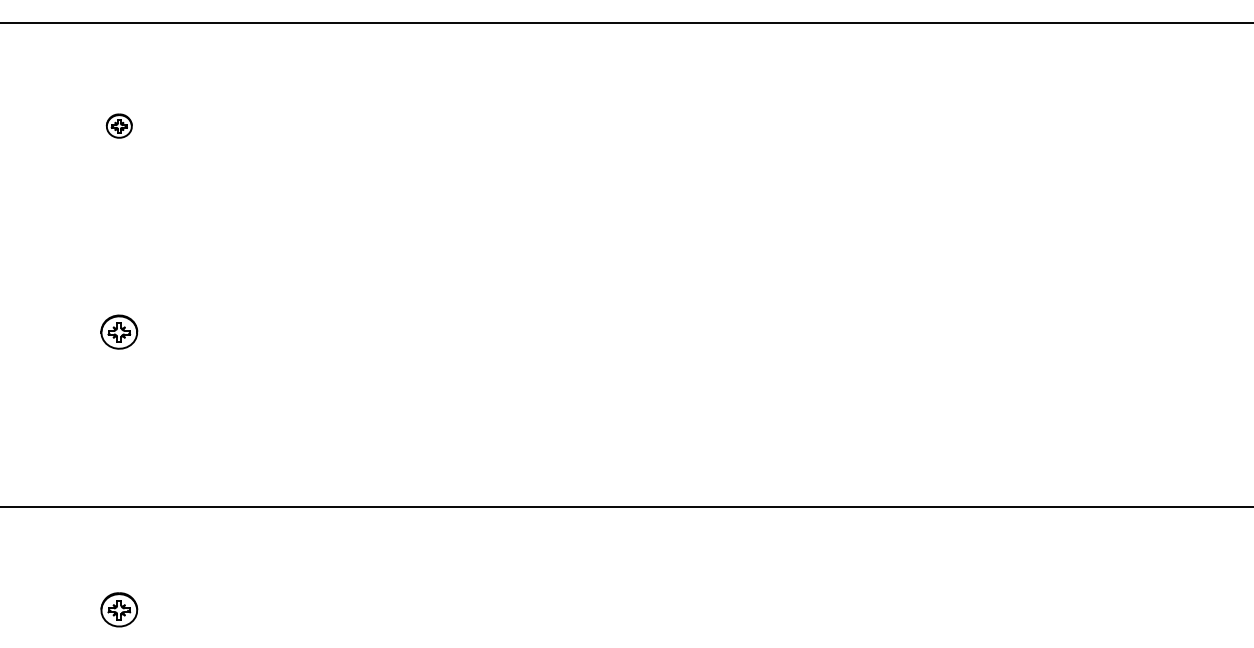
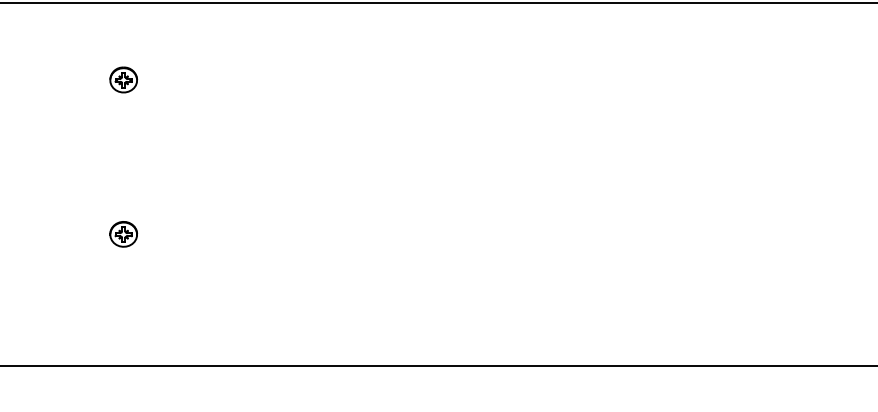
part: (119, 125) -> (123, 79), size x1.43

